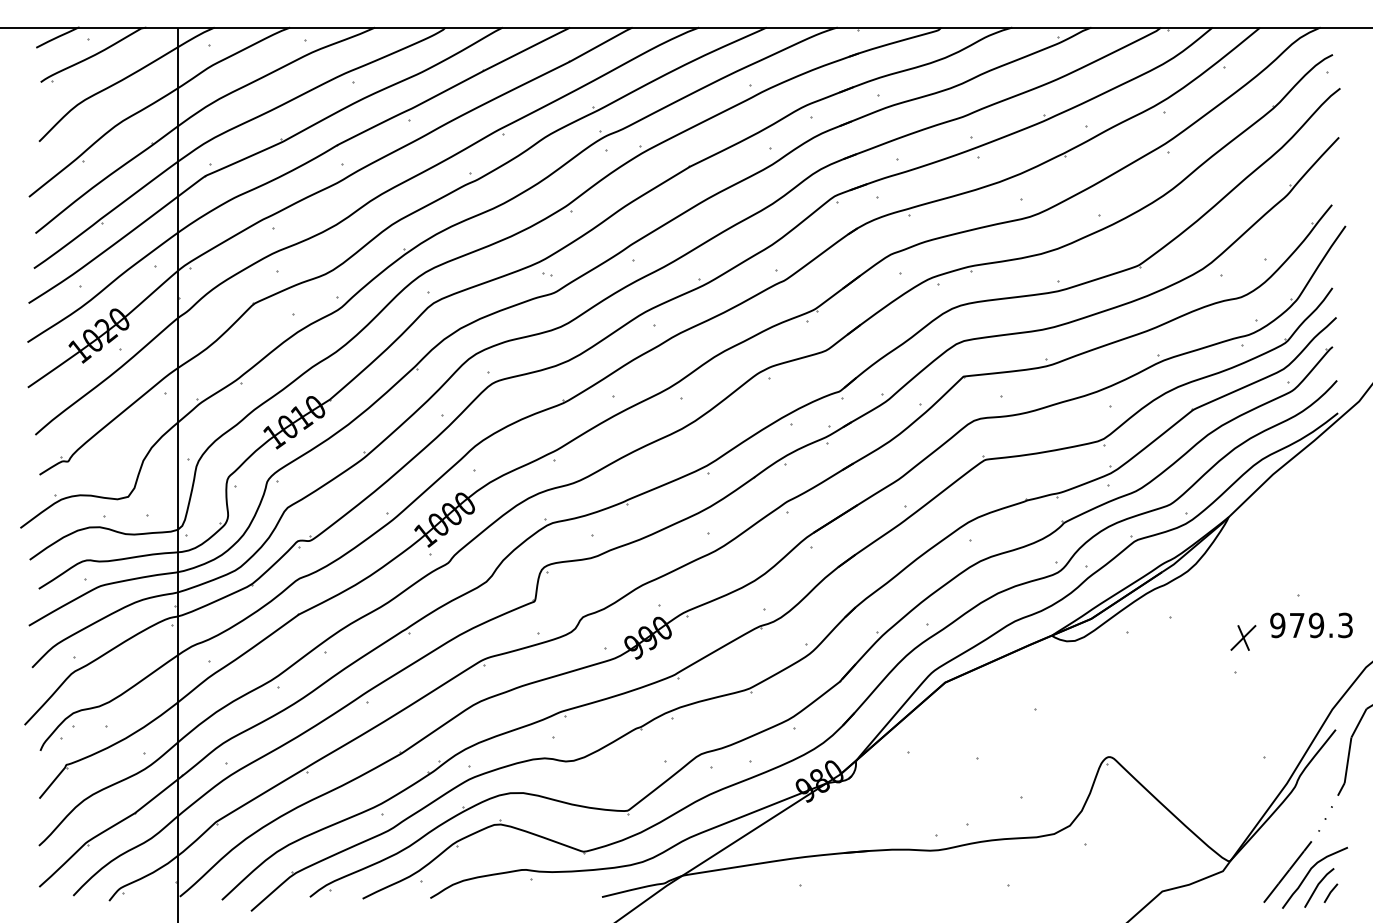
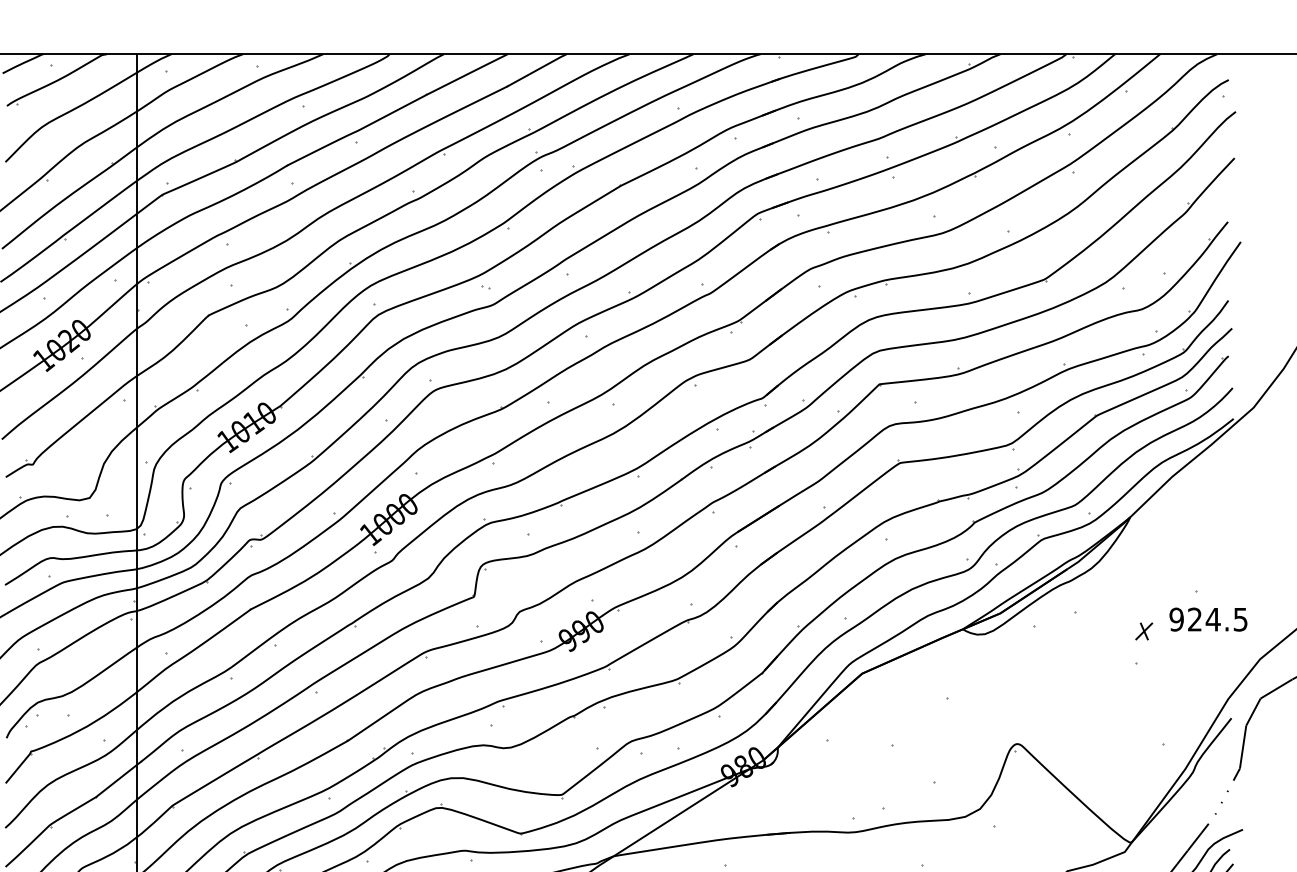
text: (1320, 625) -> (1217, 619), 979.3 -> 924.5
part: (1243, 637) -> (1144, 631), size x0.7

